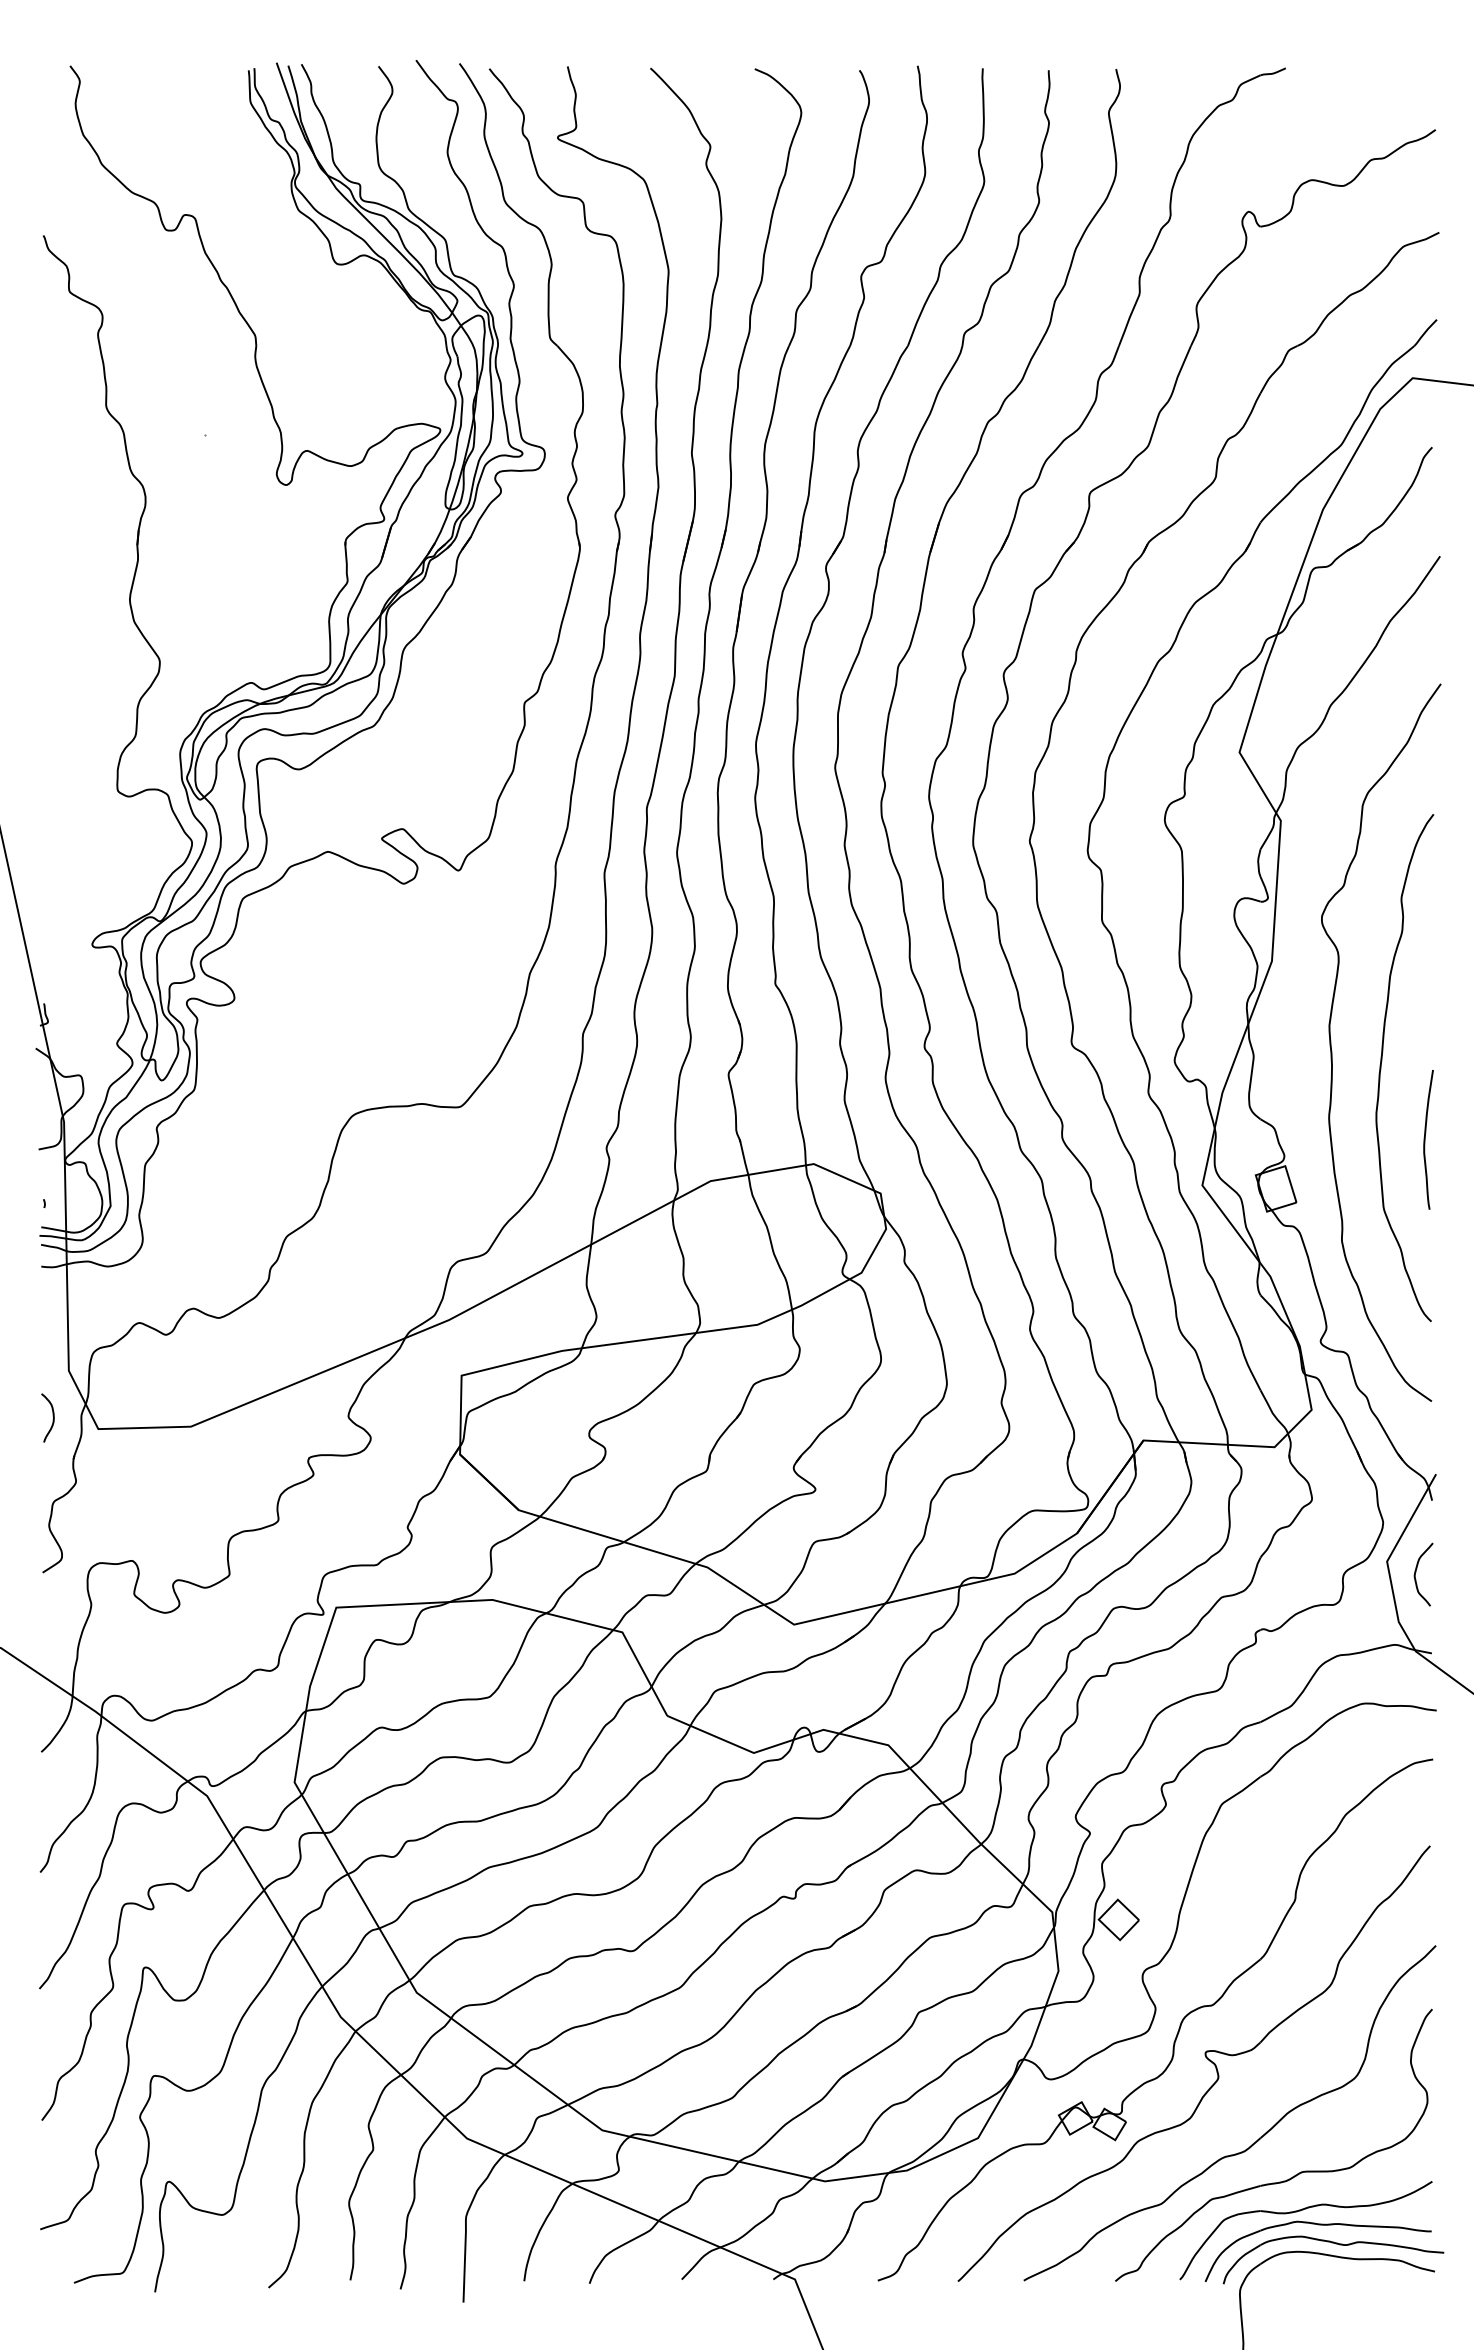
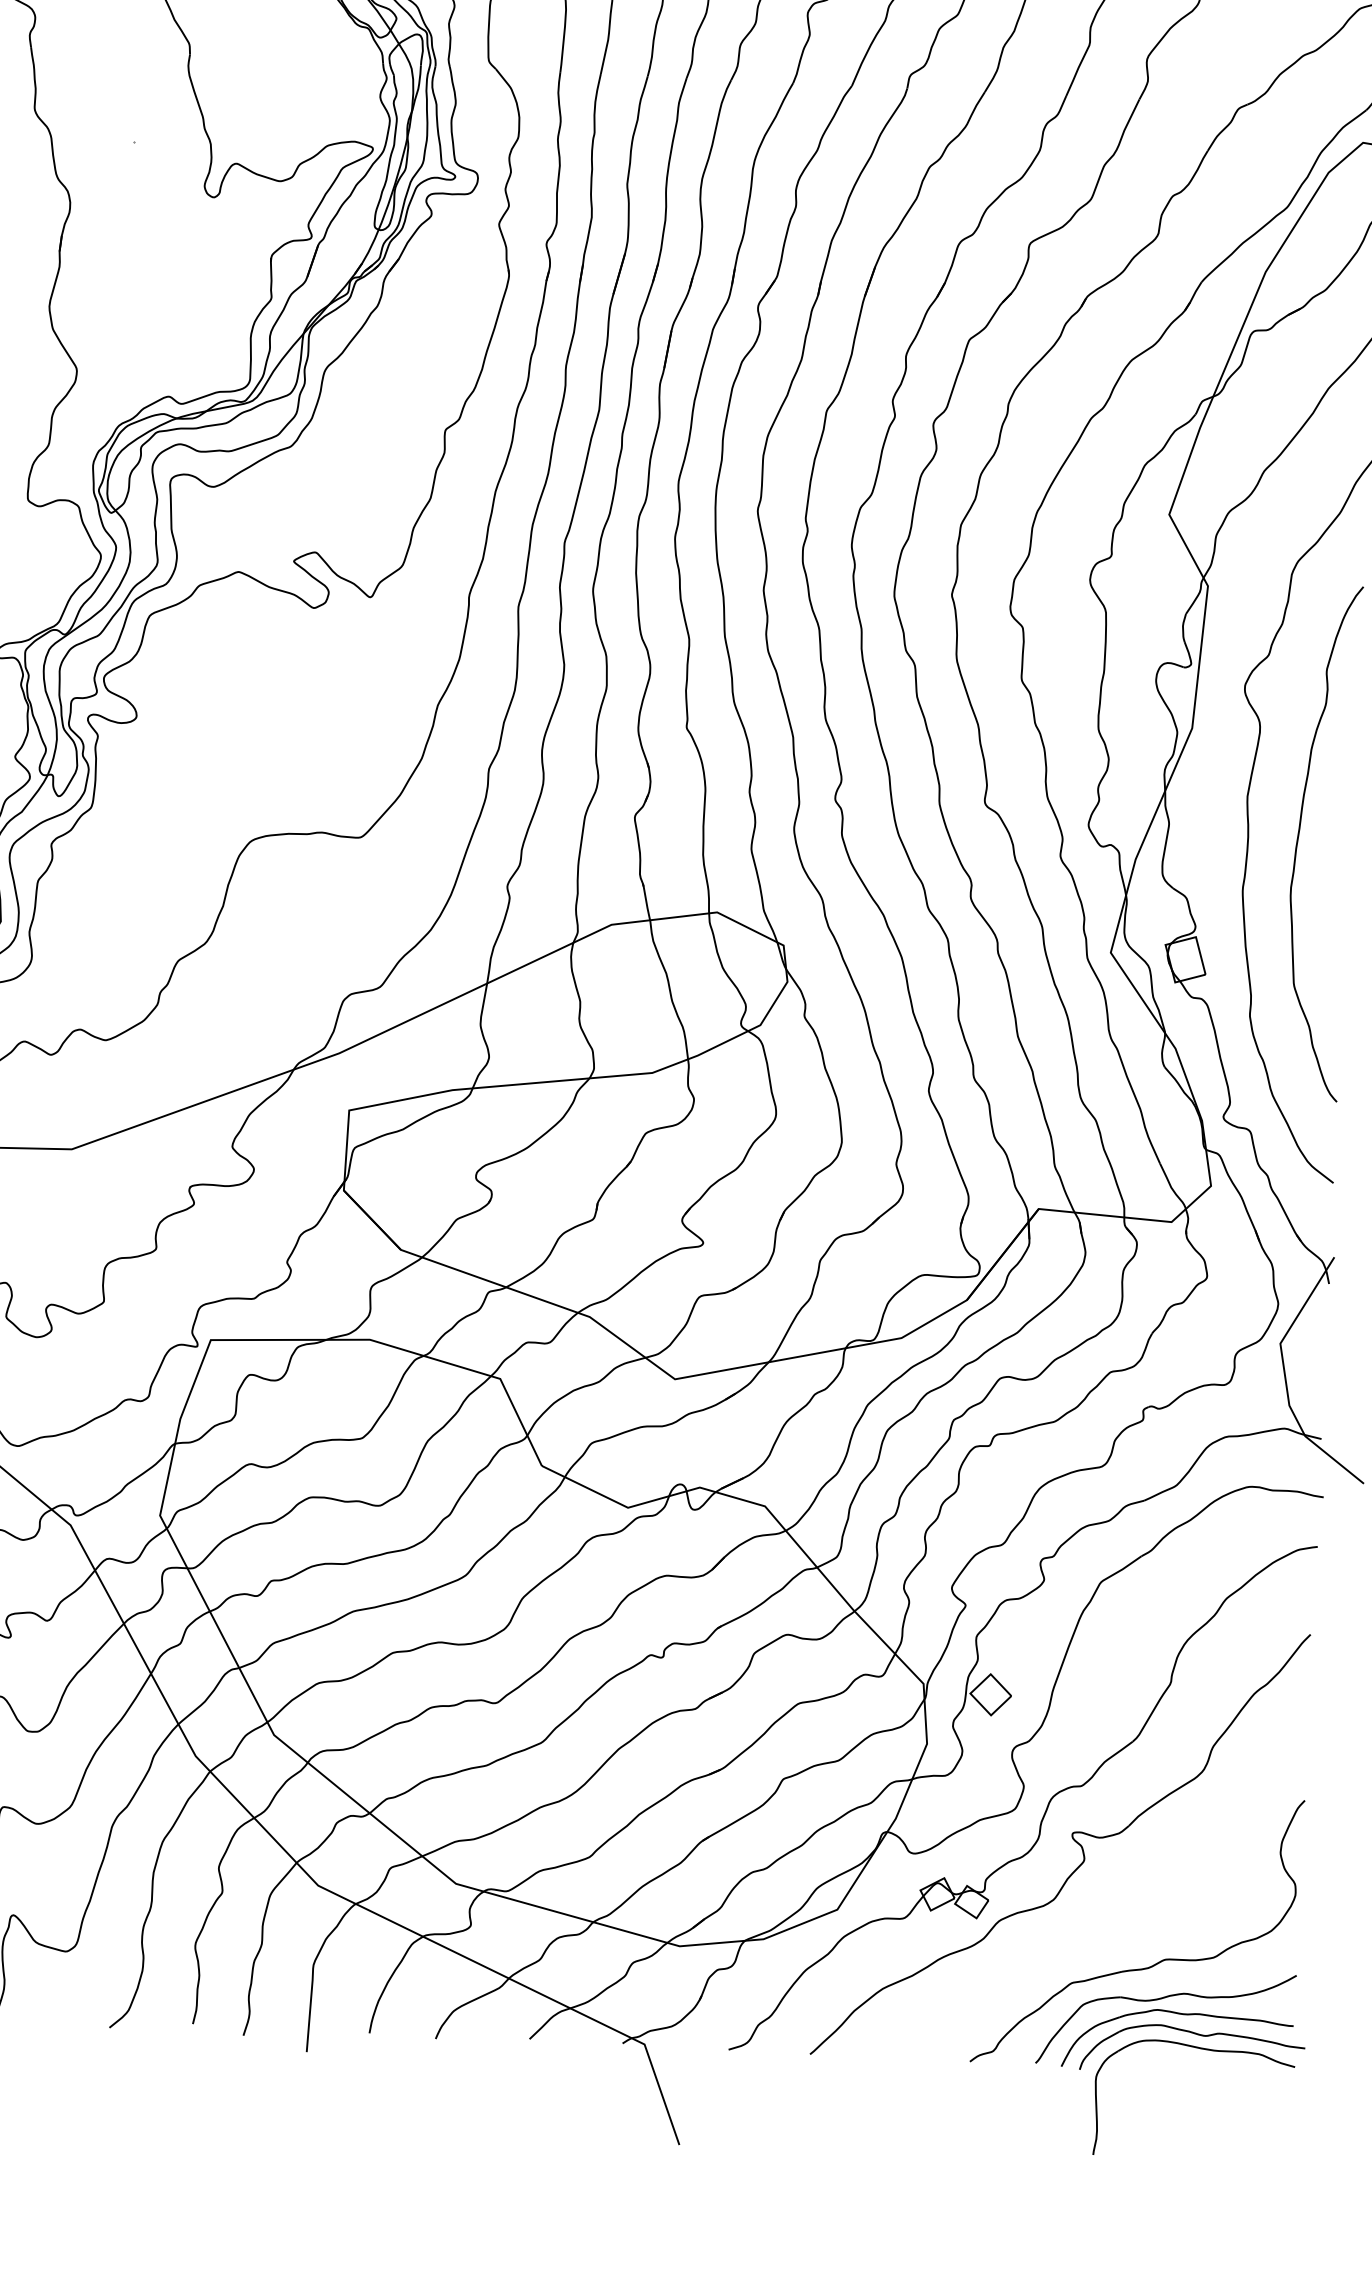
curve: (1425, 1139) -> (1339, 916), removed
curve: (1416, 1572) -> (1309, 1356), removed
part: (1252, 2143) -> (1115, 1928), removed

